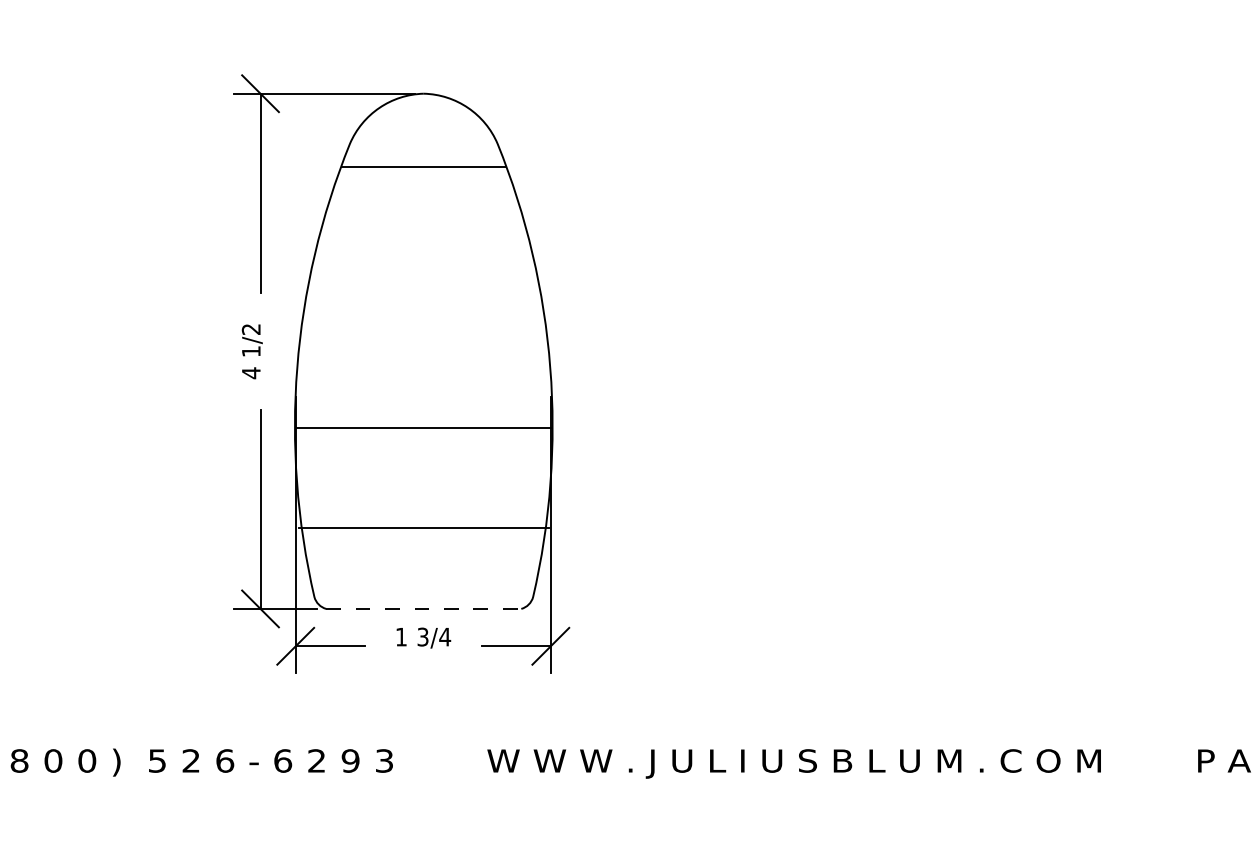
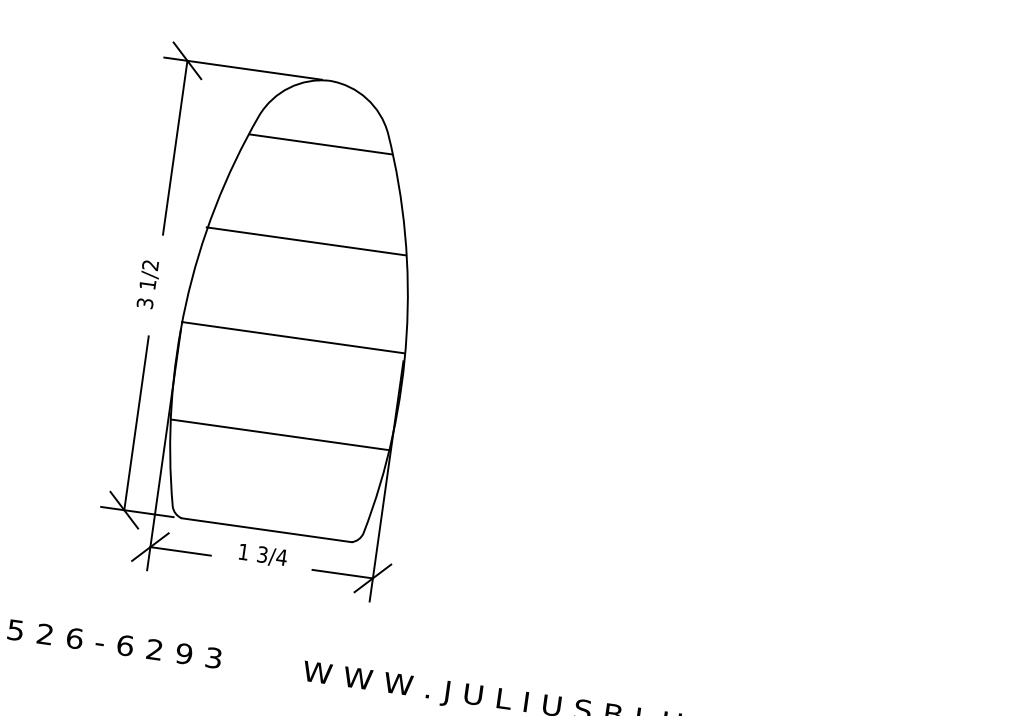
line: (422, 277) -> (306, 240), added
text: (250, 373) -> (144, 303), 4 -> 3
line: (422, 428) -> (292, 337), moved
line: (423, 527) -> (279, 434), moved
line: (423, 608) -> (266, 529), dashed -> solid

